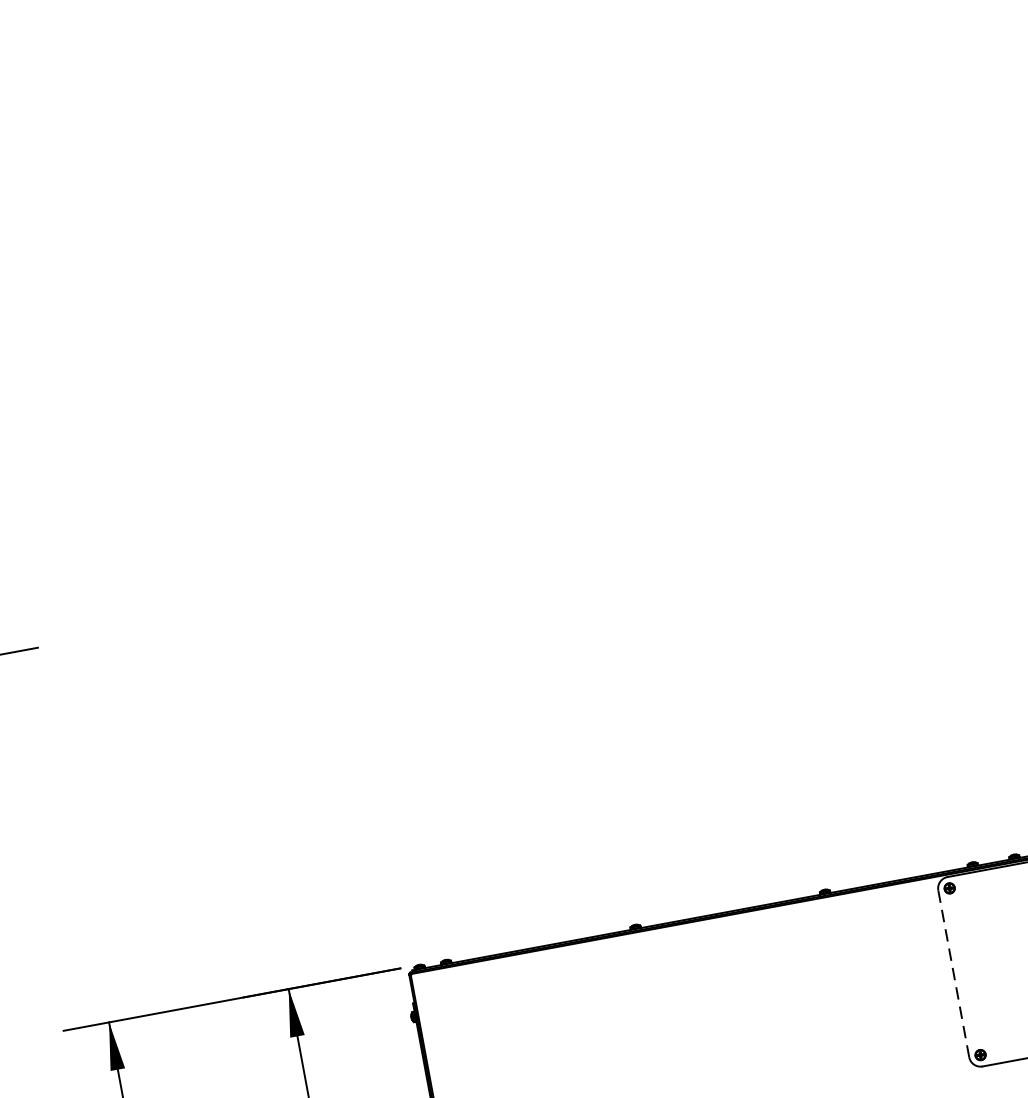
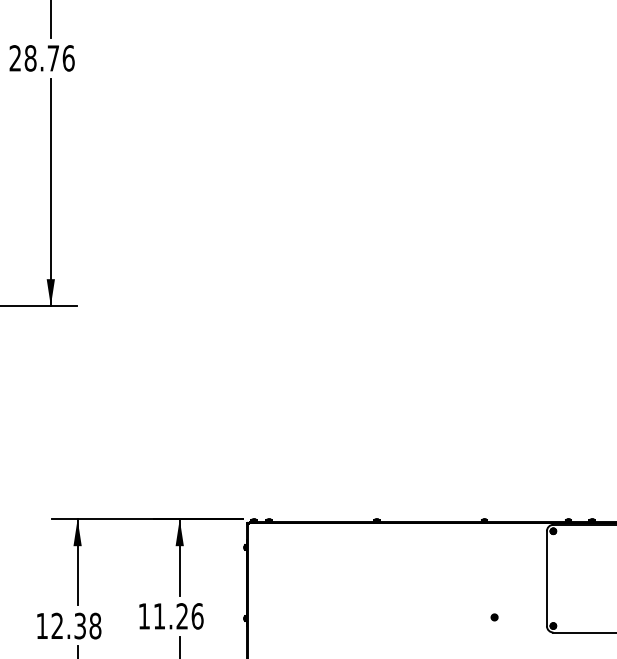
line: (953, 975) -> (546, 579), dashed -> solid
part: (874, 1059) -> (494, 617), added

